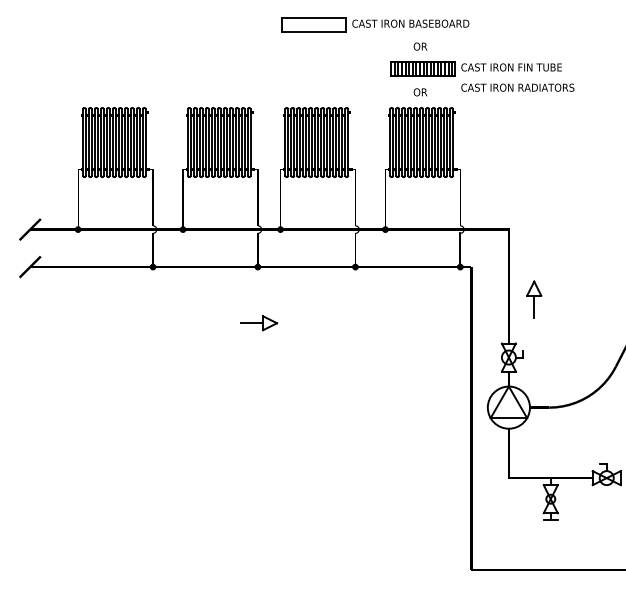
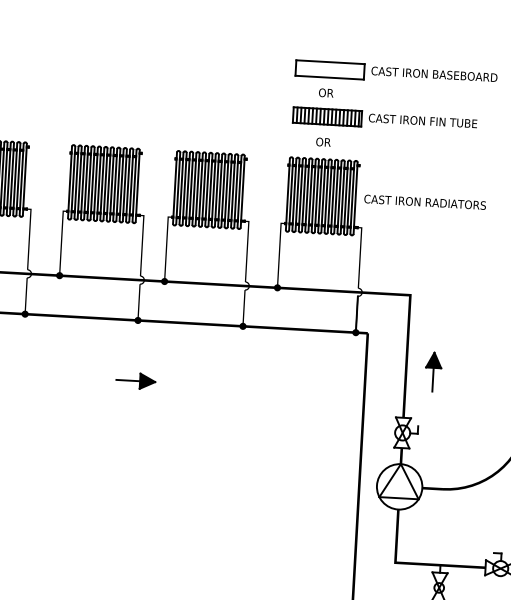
part: (375, 24) -> (396, 73), moved
text: (517, 87) -> (424, 202), moved
fill: (534, 288) -> (434, 360), added
fill: (270, 323) -> (148, 381), added

